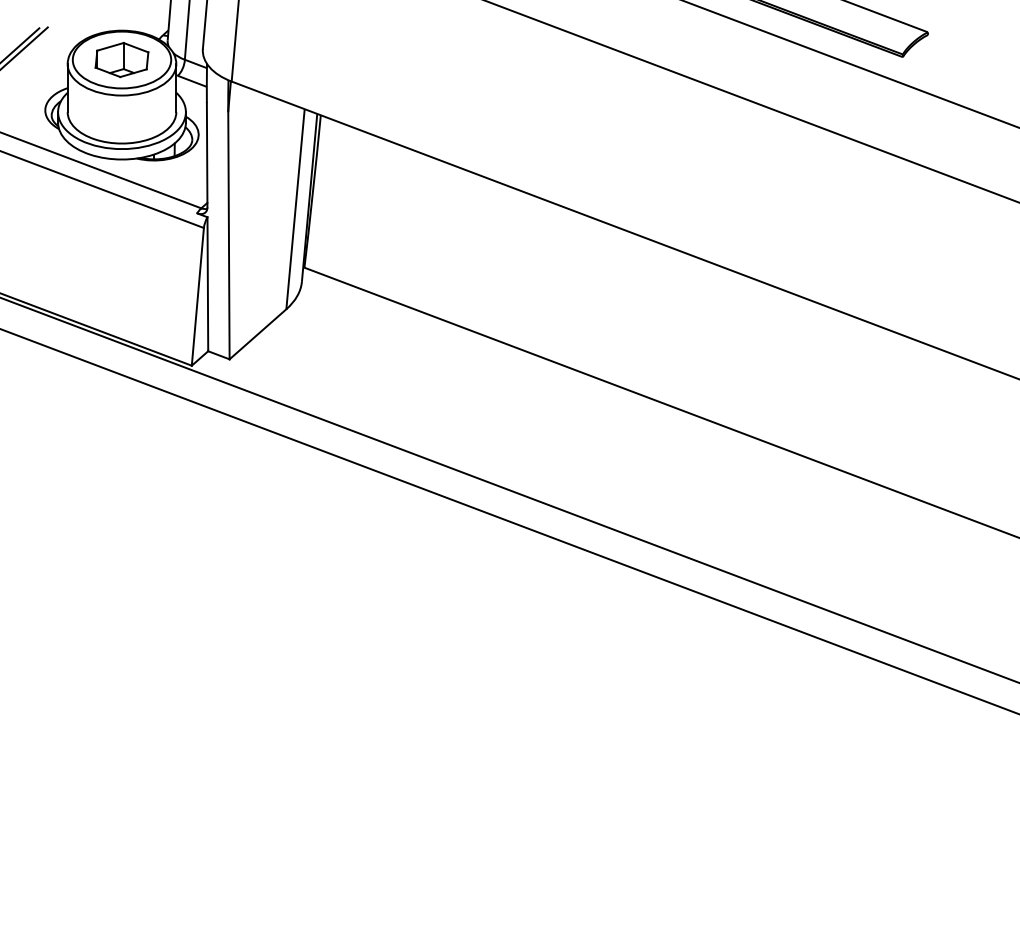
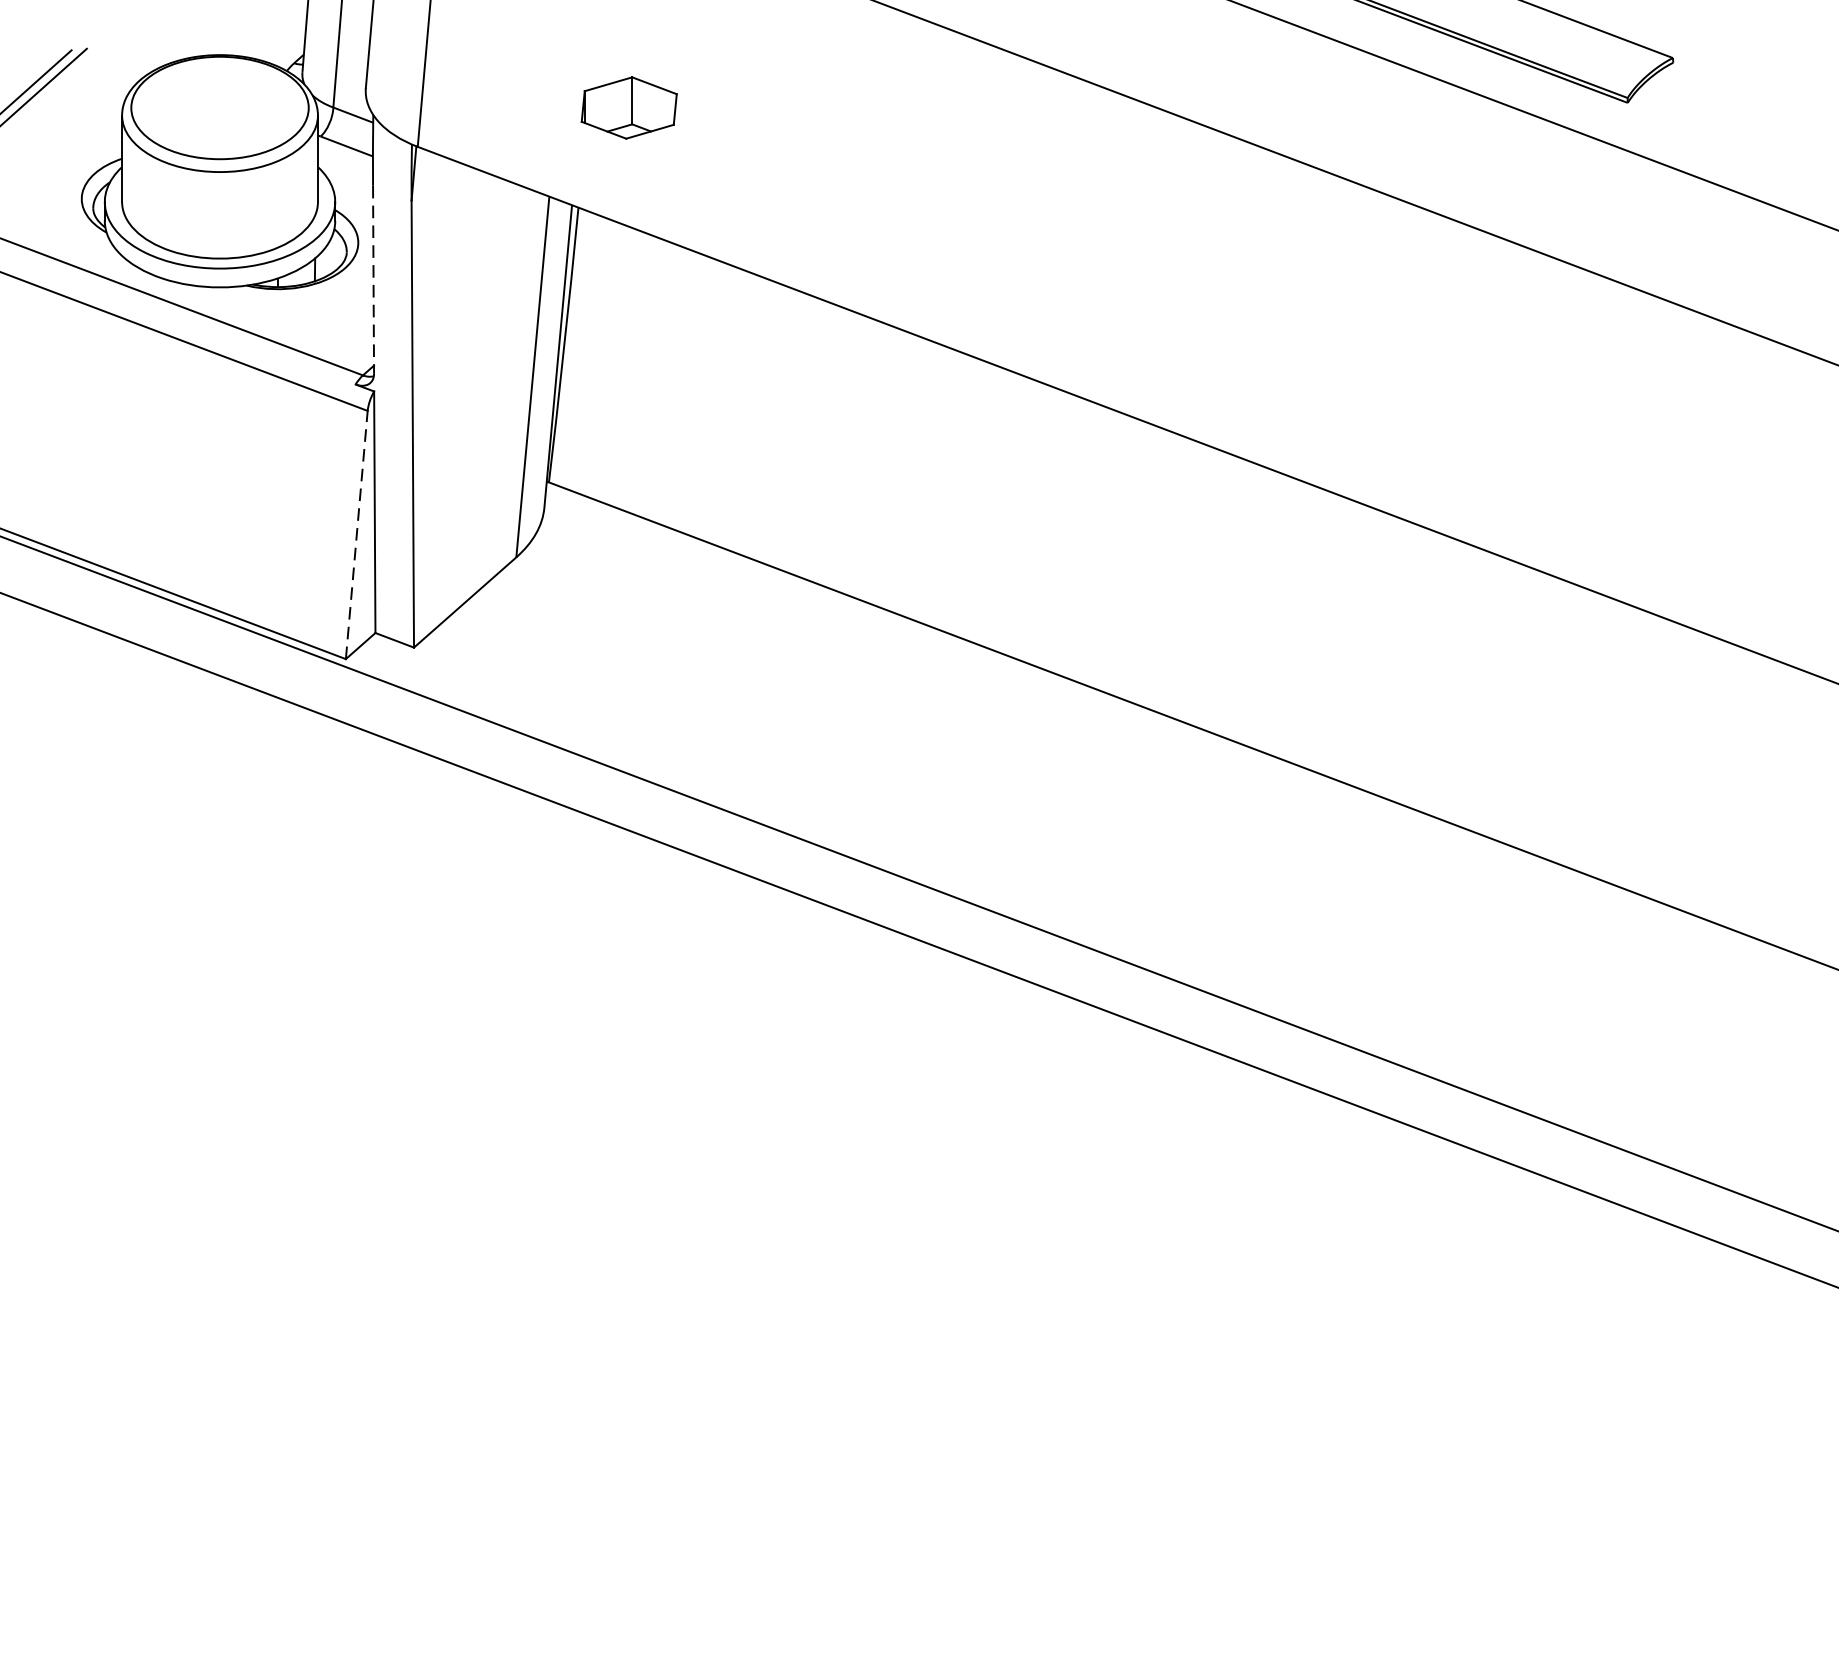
part: (121, 60) -> (628, 108), moved
line: (207, 155) -> (374, 280), solid -> dashed
line: (197, 296) -> (356, 534), solid -> dashed

